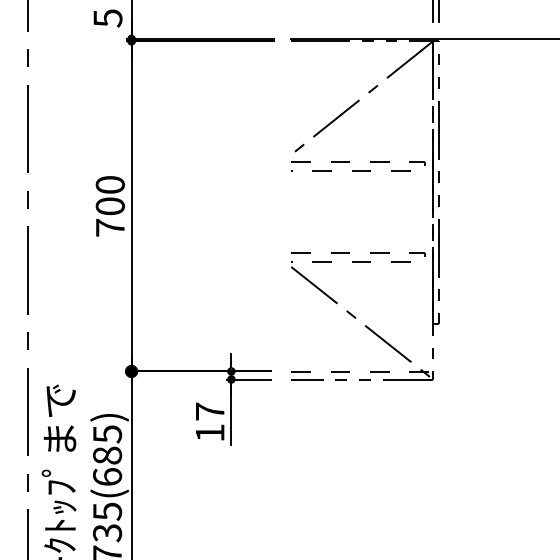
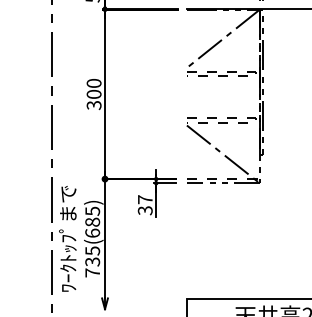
text: (109, 227) -> (93, 105), 700 -> 300
text: (208, 432) -> (144, 210), 17 -> 37

